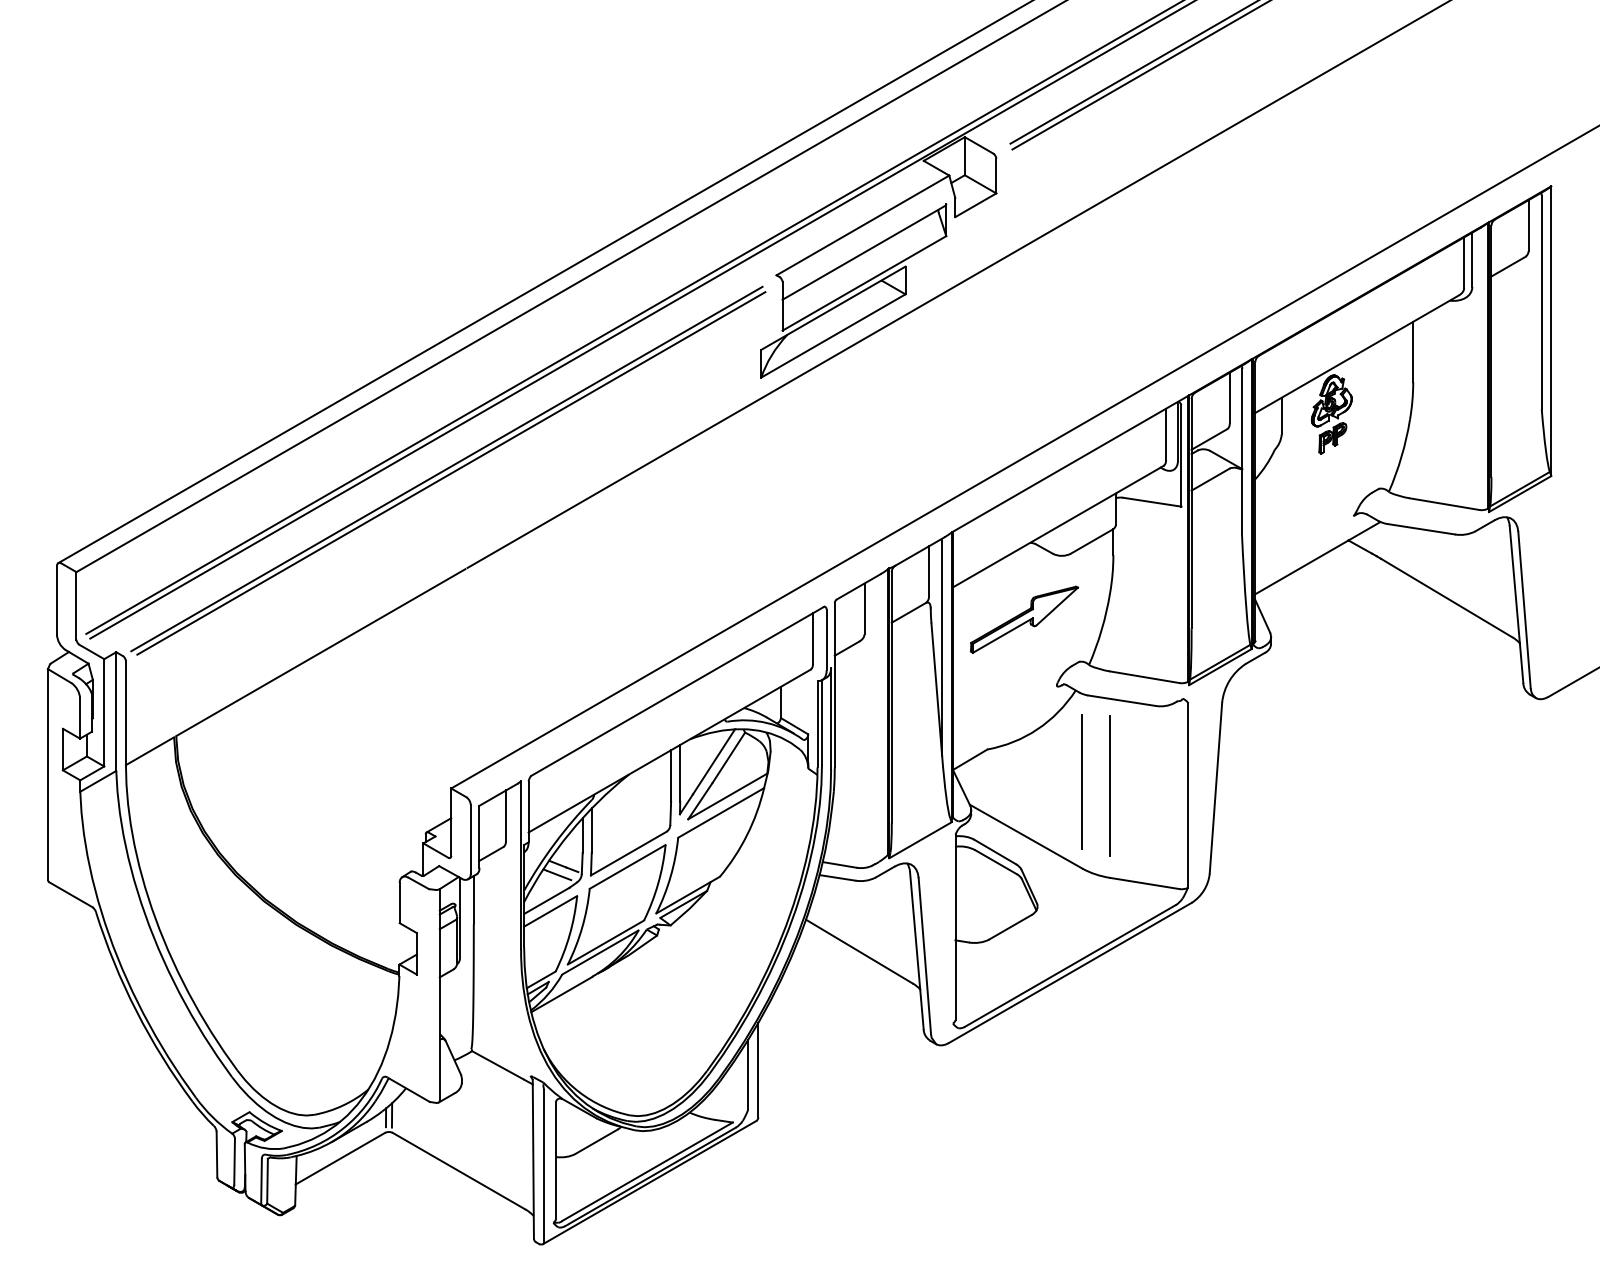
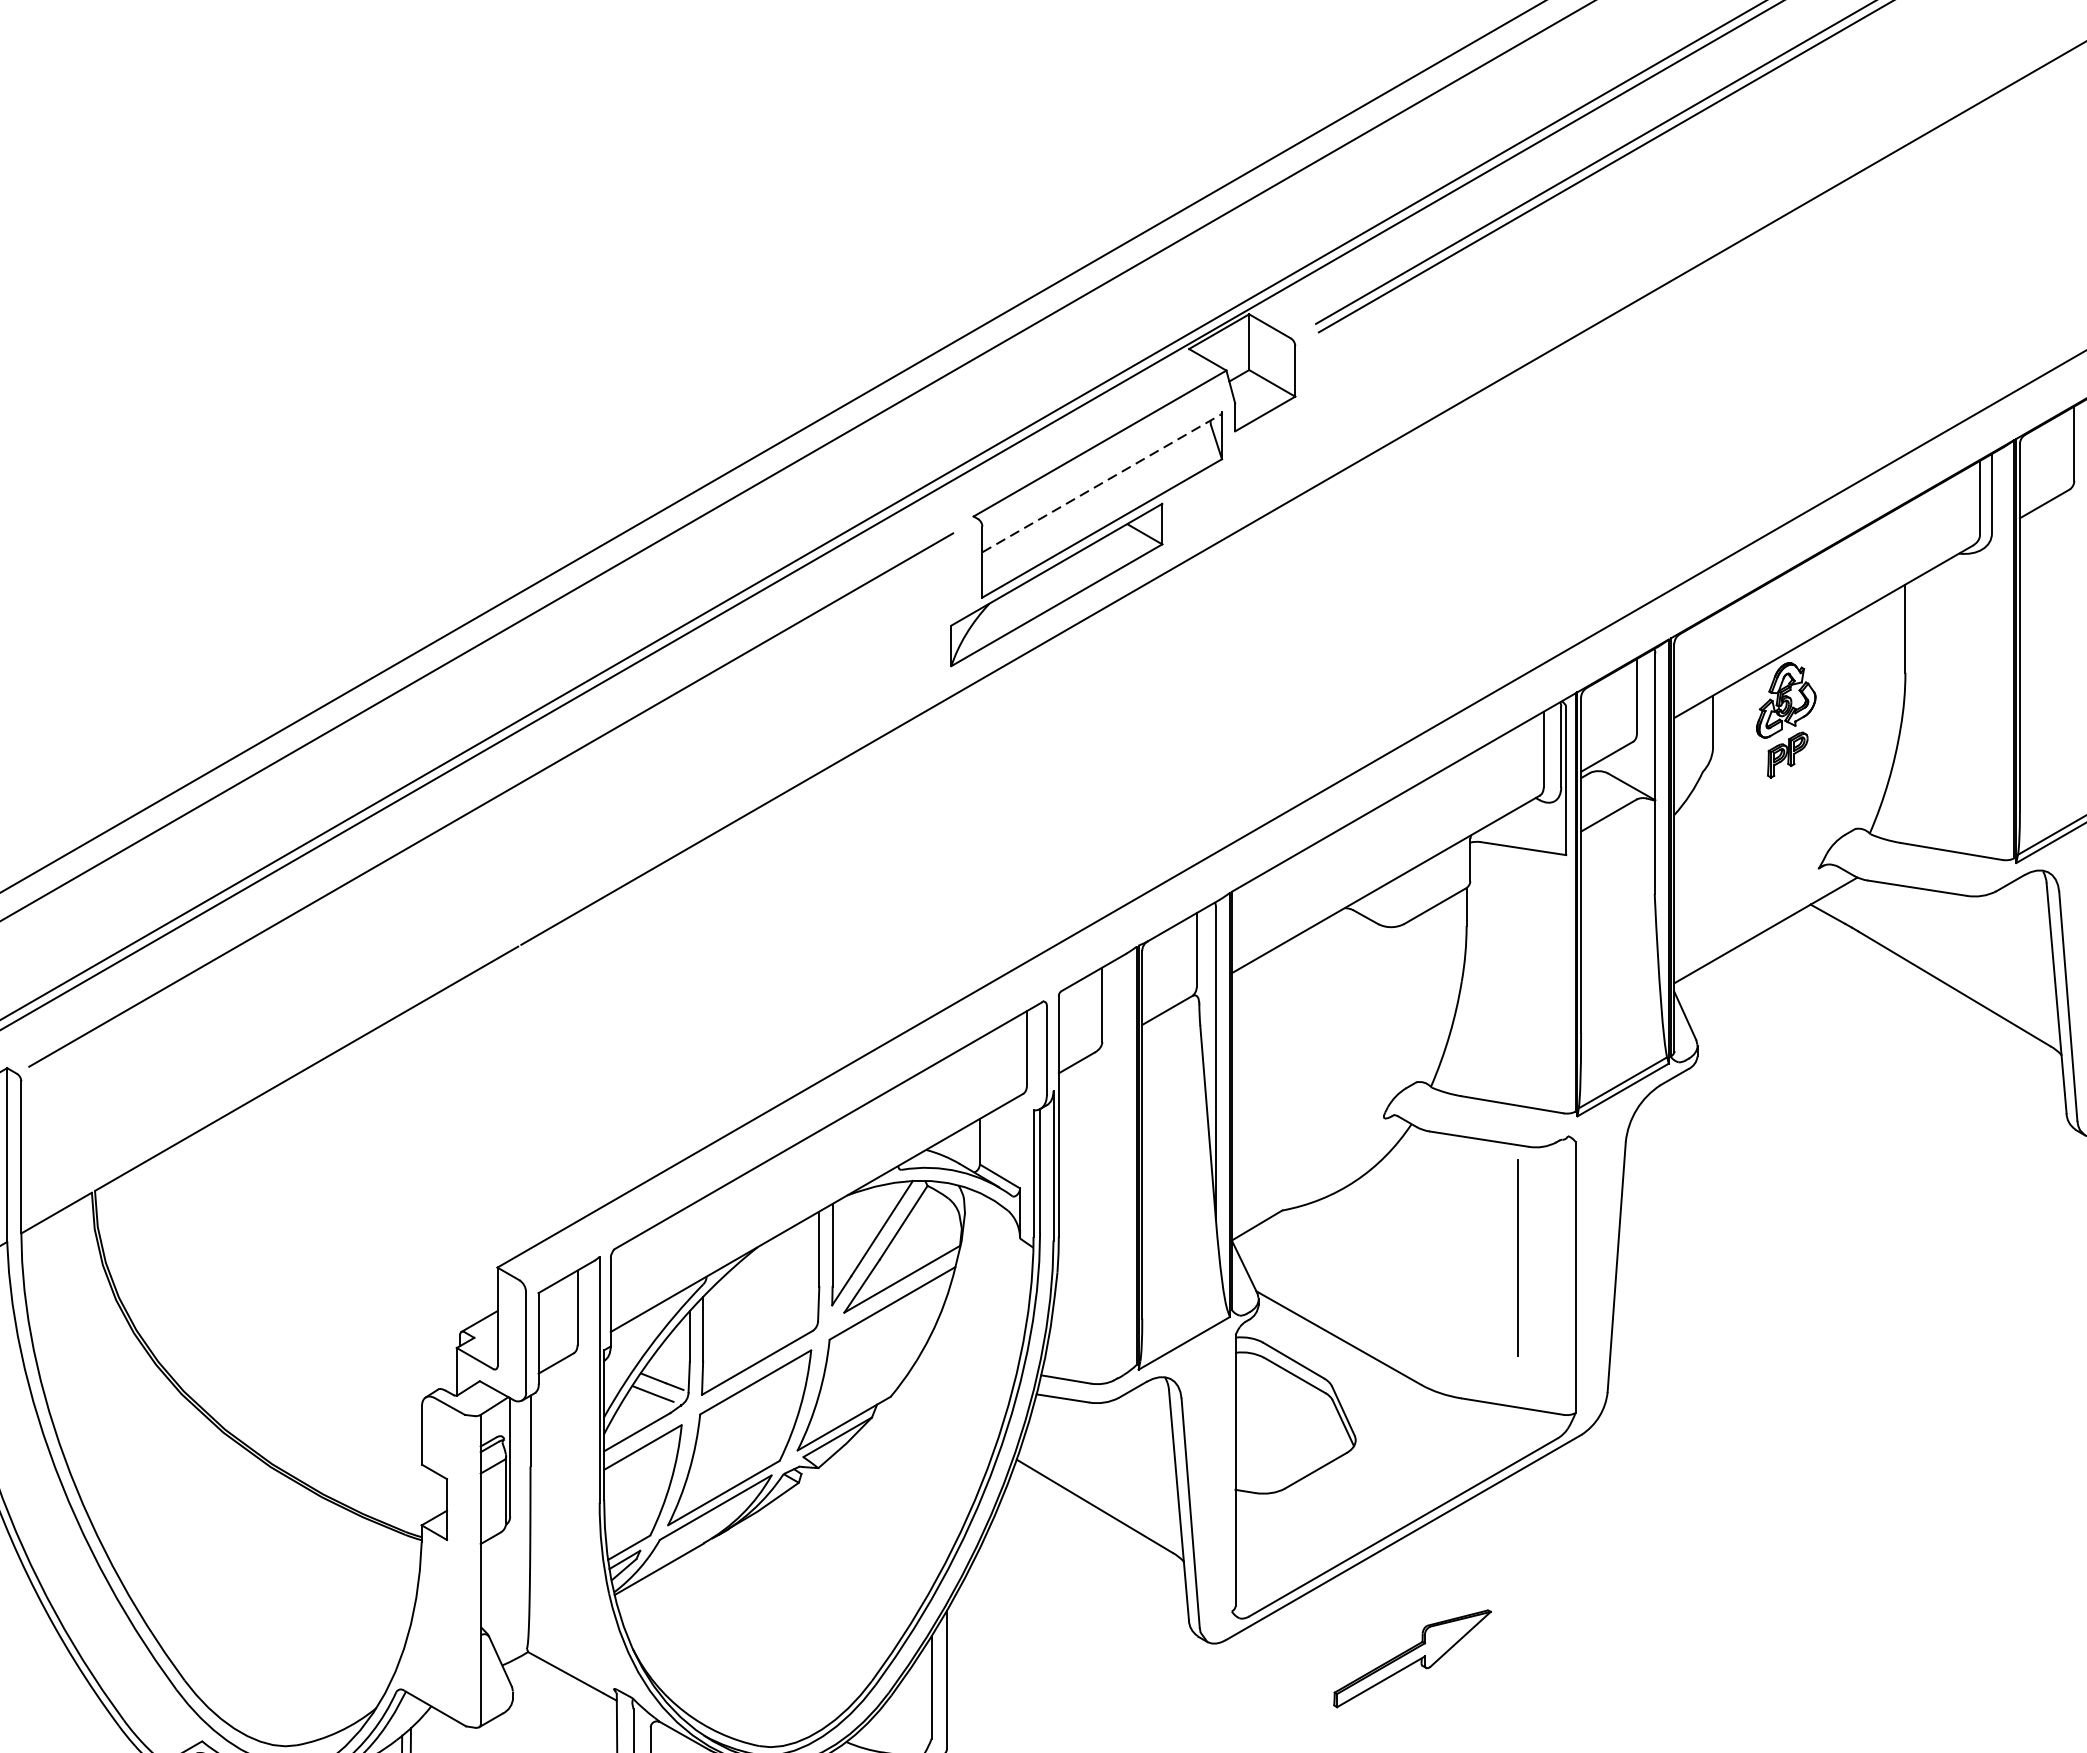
line: (864, 252) -> (1102, 483), solid -> dashed
line: (451, 473) -> (497, 806), removed
part: (1024, 619) -> (1412, 1658), moved
line: (1081, 781) -> (1516, 1257), moved
line: (1109, 785) -> (1460, 1263), removed

